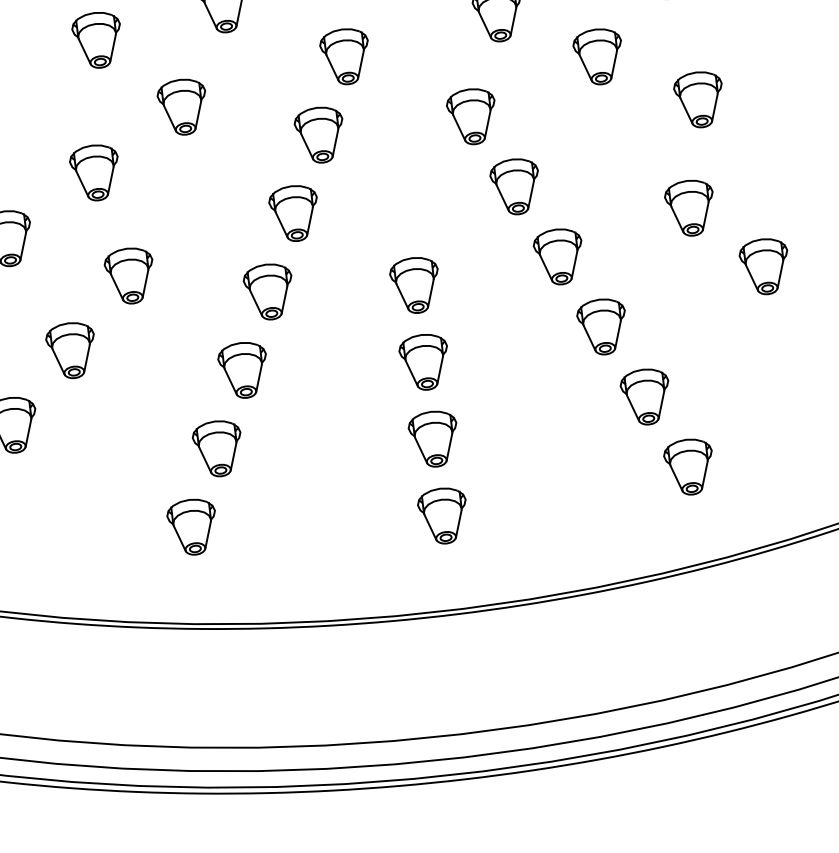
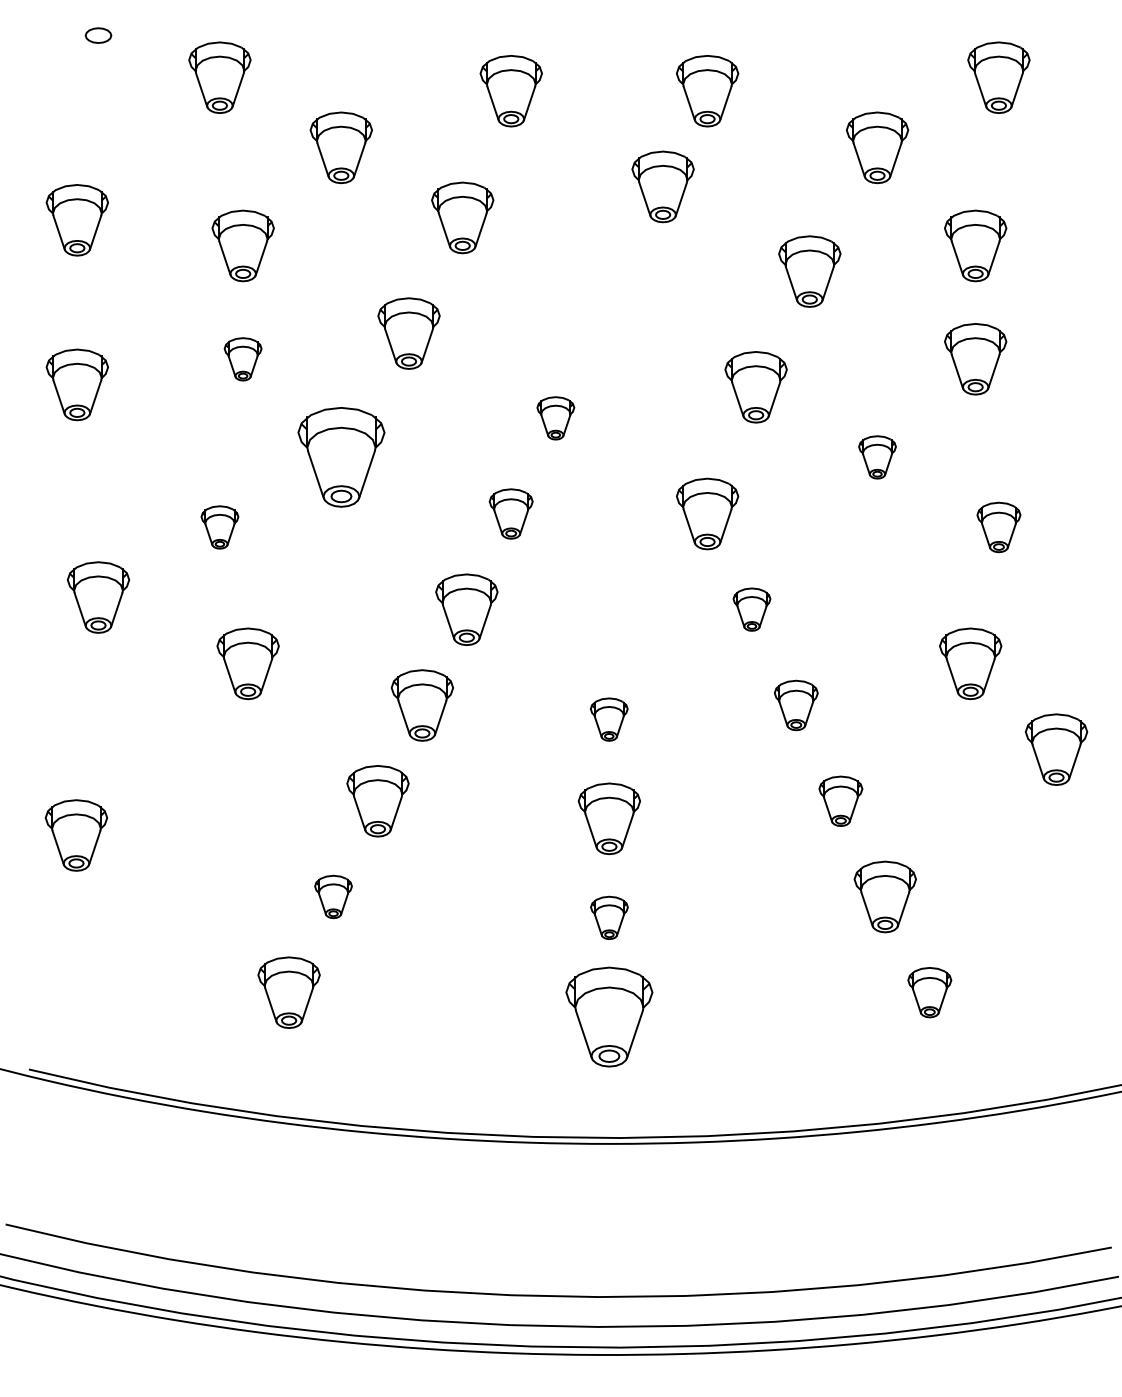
part: (97, 40) -> (242, 359), size x0.6
part: (345, 57) -> (555, 418), size x0.6
part: (598, 57) -> (877, 457), size x0.6
part: (699, 99) -> (998, 527), size x0.7
part: (182, 107) -> (340, 457), size x1.4
part: (319, 134) -> (510, 513), size x0.7
part: (95, 173) -> (219, 527), size x0.6
part: (515, 186) -> (751, 609), size x0.6
part: (558, 257) -> (795, 705), size x0.7
part: (414, 285) -> (608, 719), size x0.6
part: (602, 327) -> (840, 801), size x0.7
part: (71, 350) -> (161, 749), removed
part: (434, 438) -> (609, 917), size x0.6
part: (218, 448) -> (333, 896), size x0.6
part: (689, 467) -> (929, 992), size x0.7
part: (443, 515) -> (609, 1016), size x1.4

